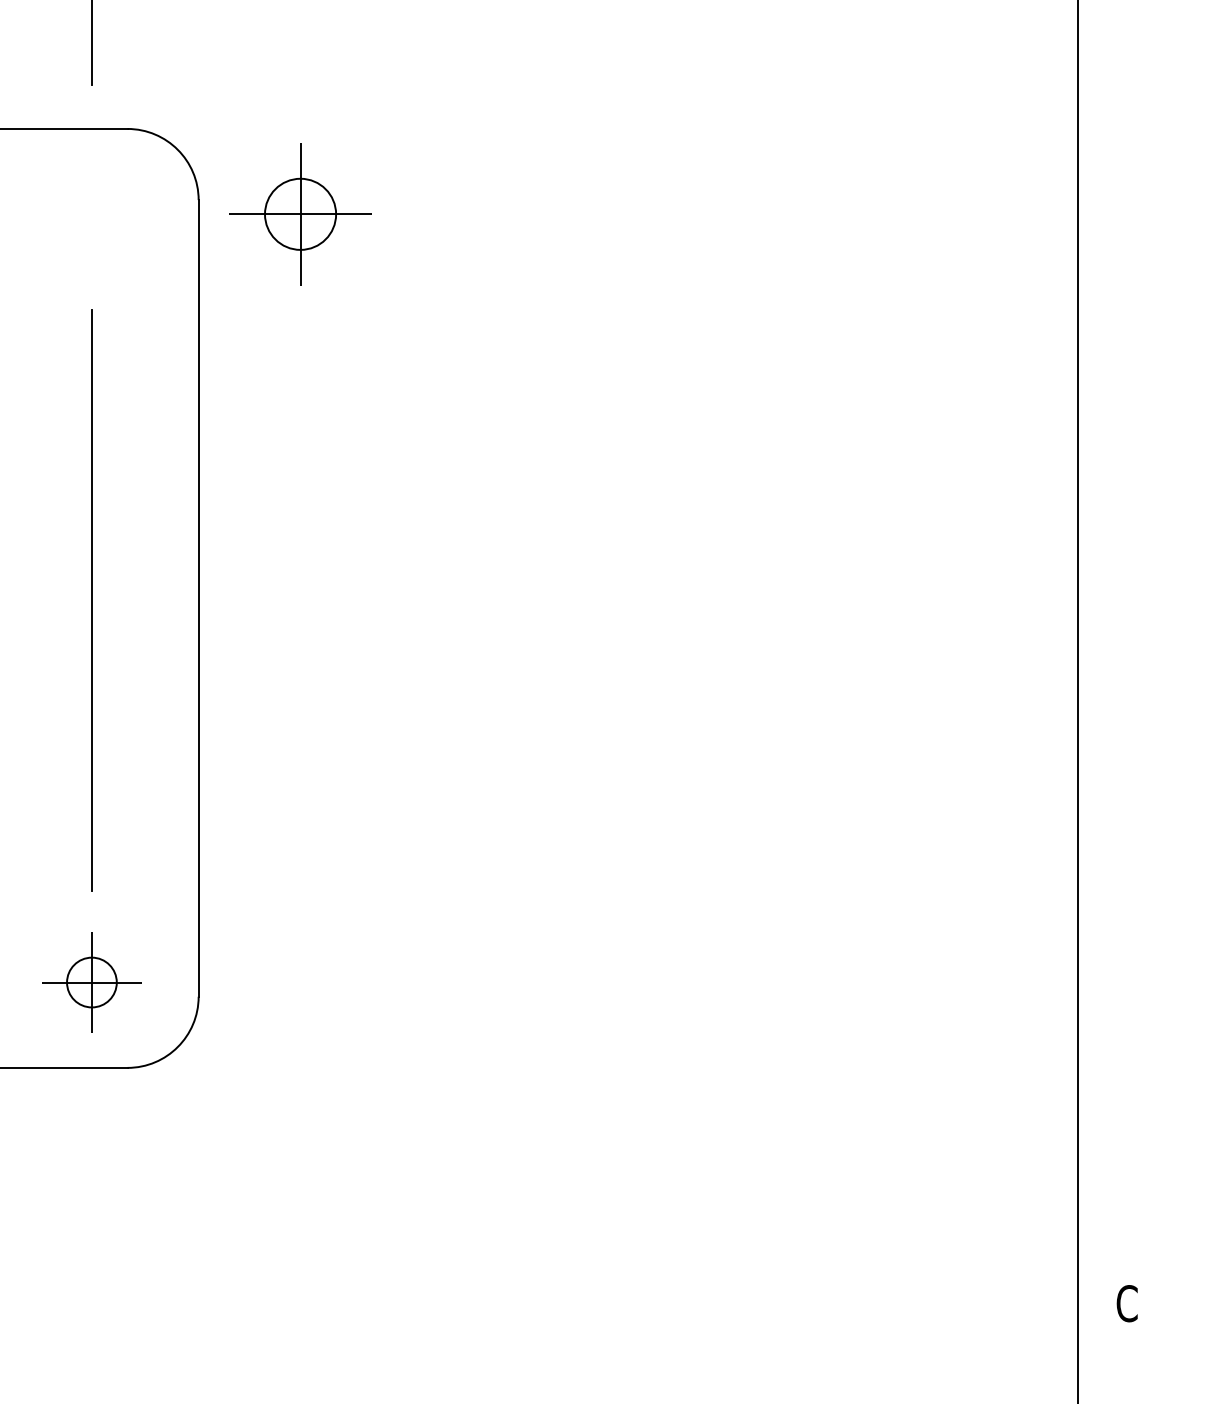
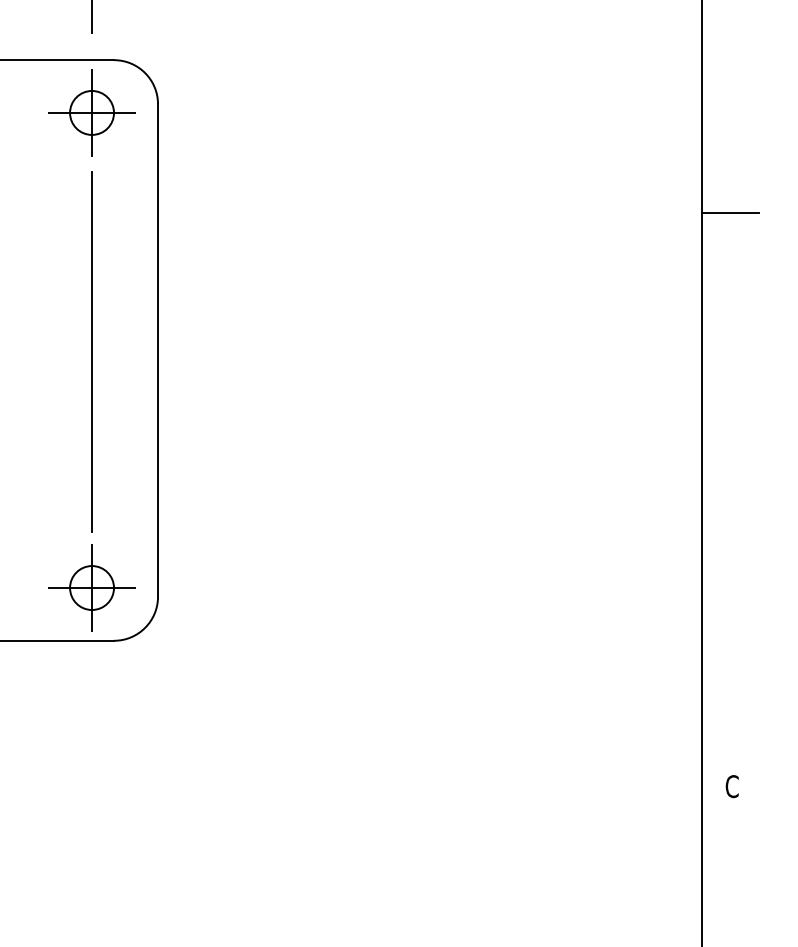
part: (299, 213) -> (91, 112), moved
line: (1126, 375) -> (731, 212), added
part: (91, 981) -> (91, 587), size x1.43

